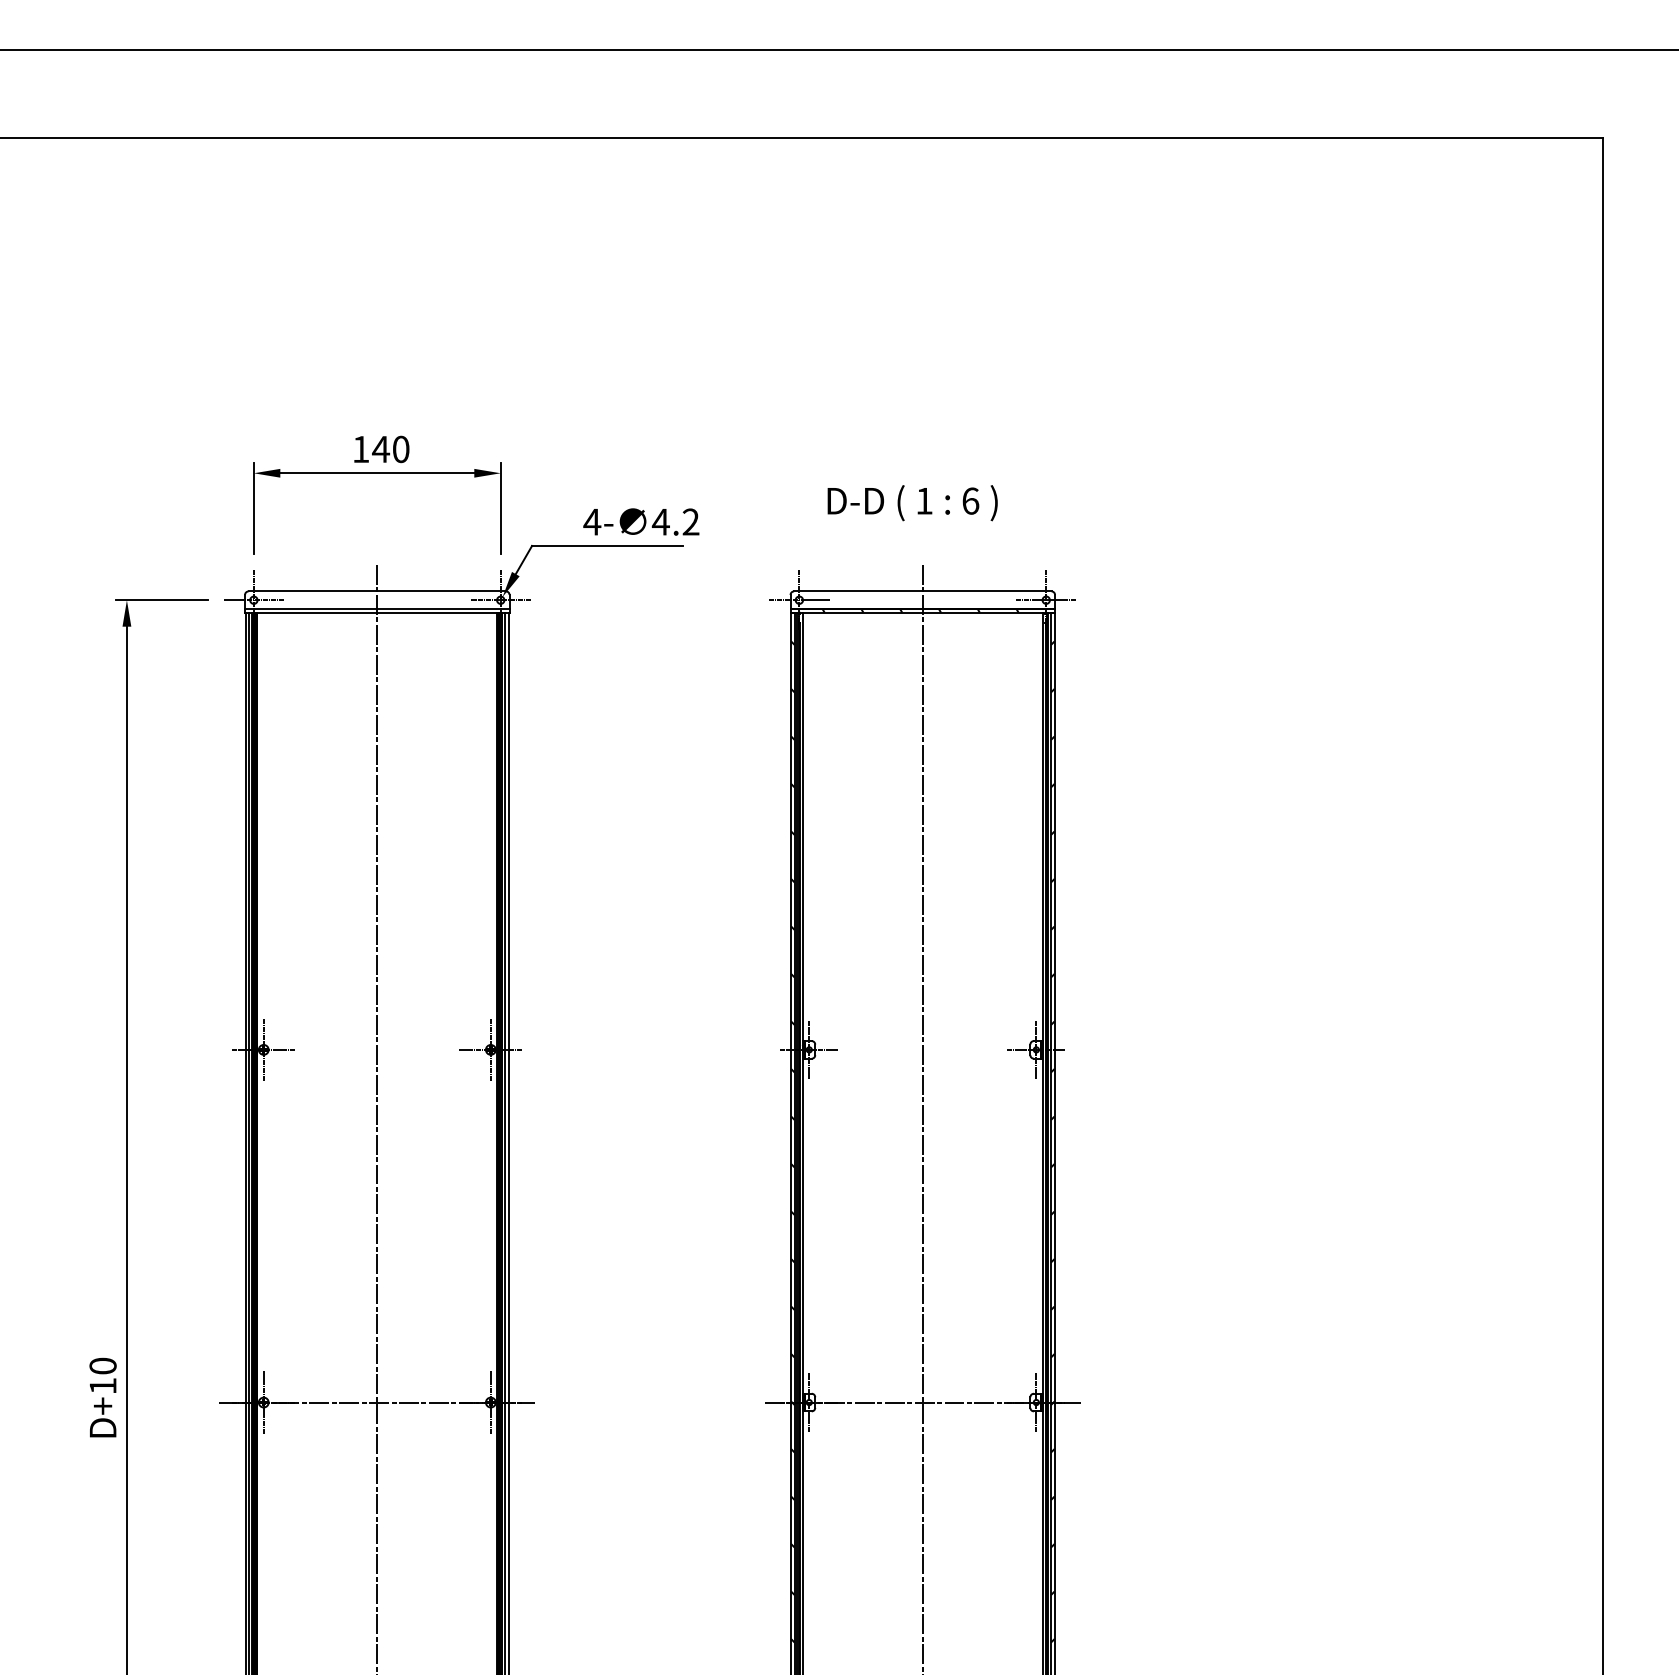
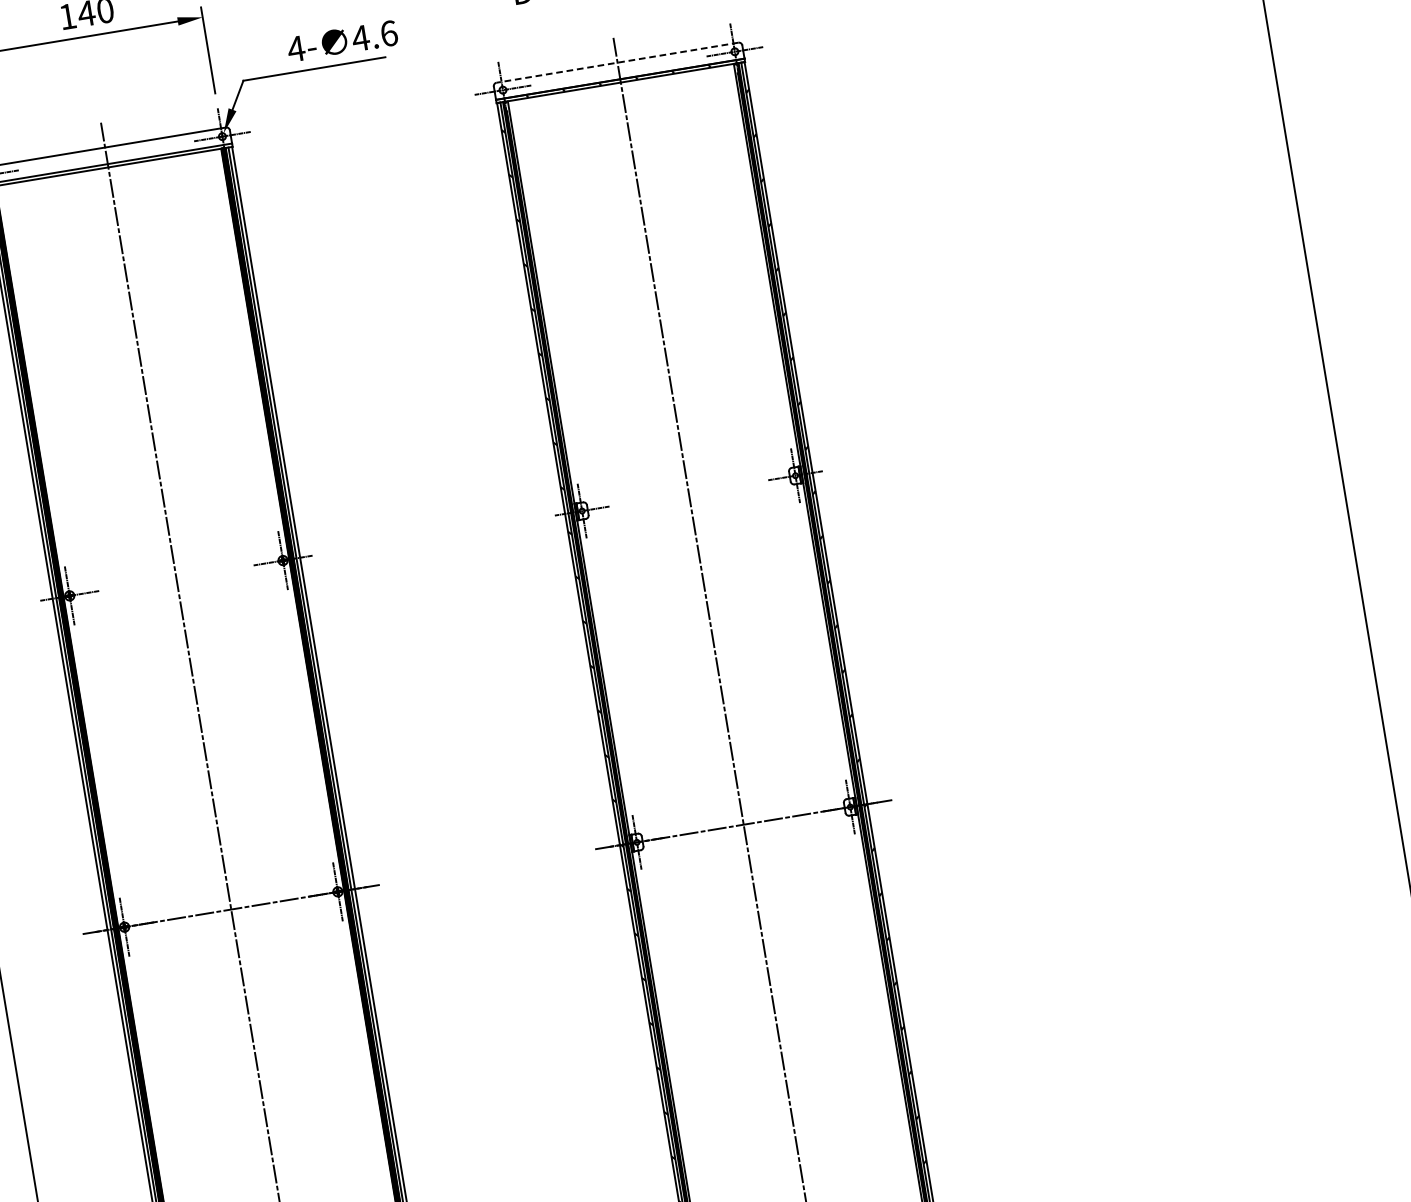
text: (690, 521) -> (388, 33), 4.2 -> 4.6
line: (922, 591) -> (617, 62), solid -> dashed

